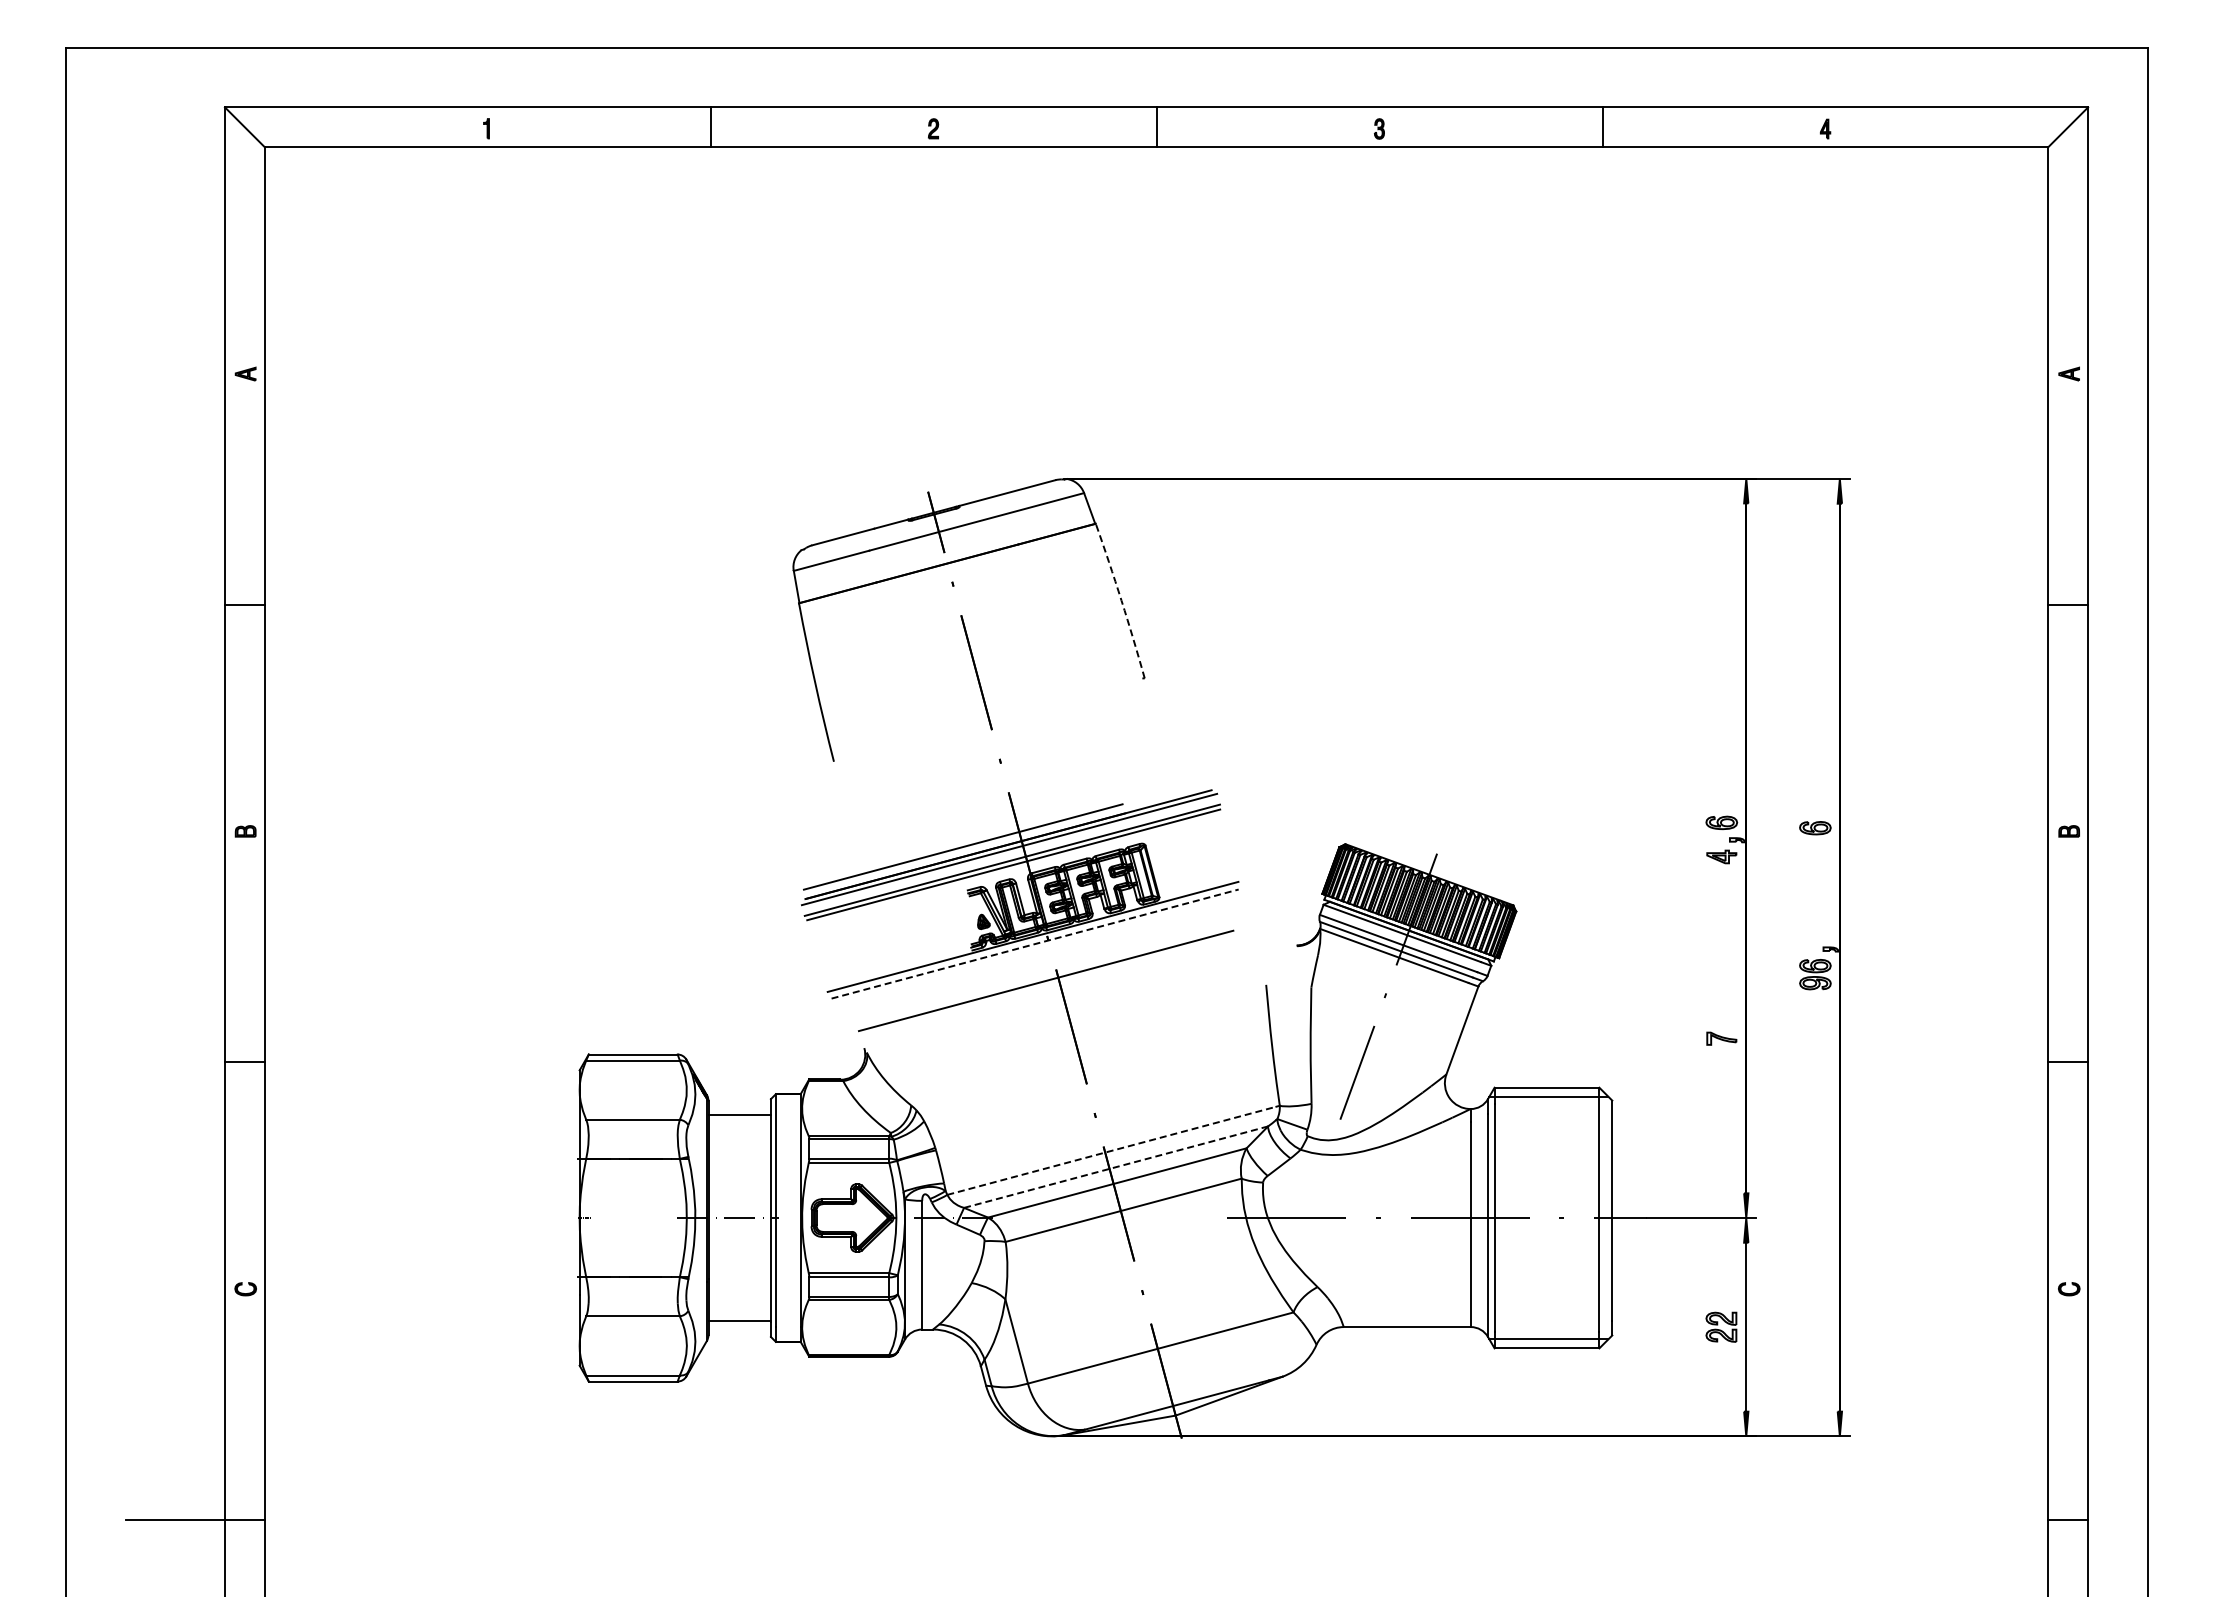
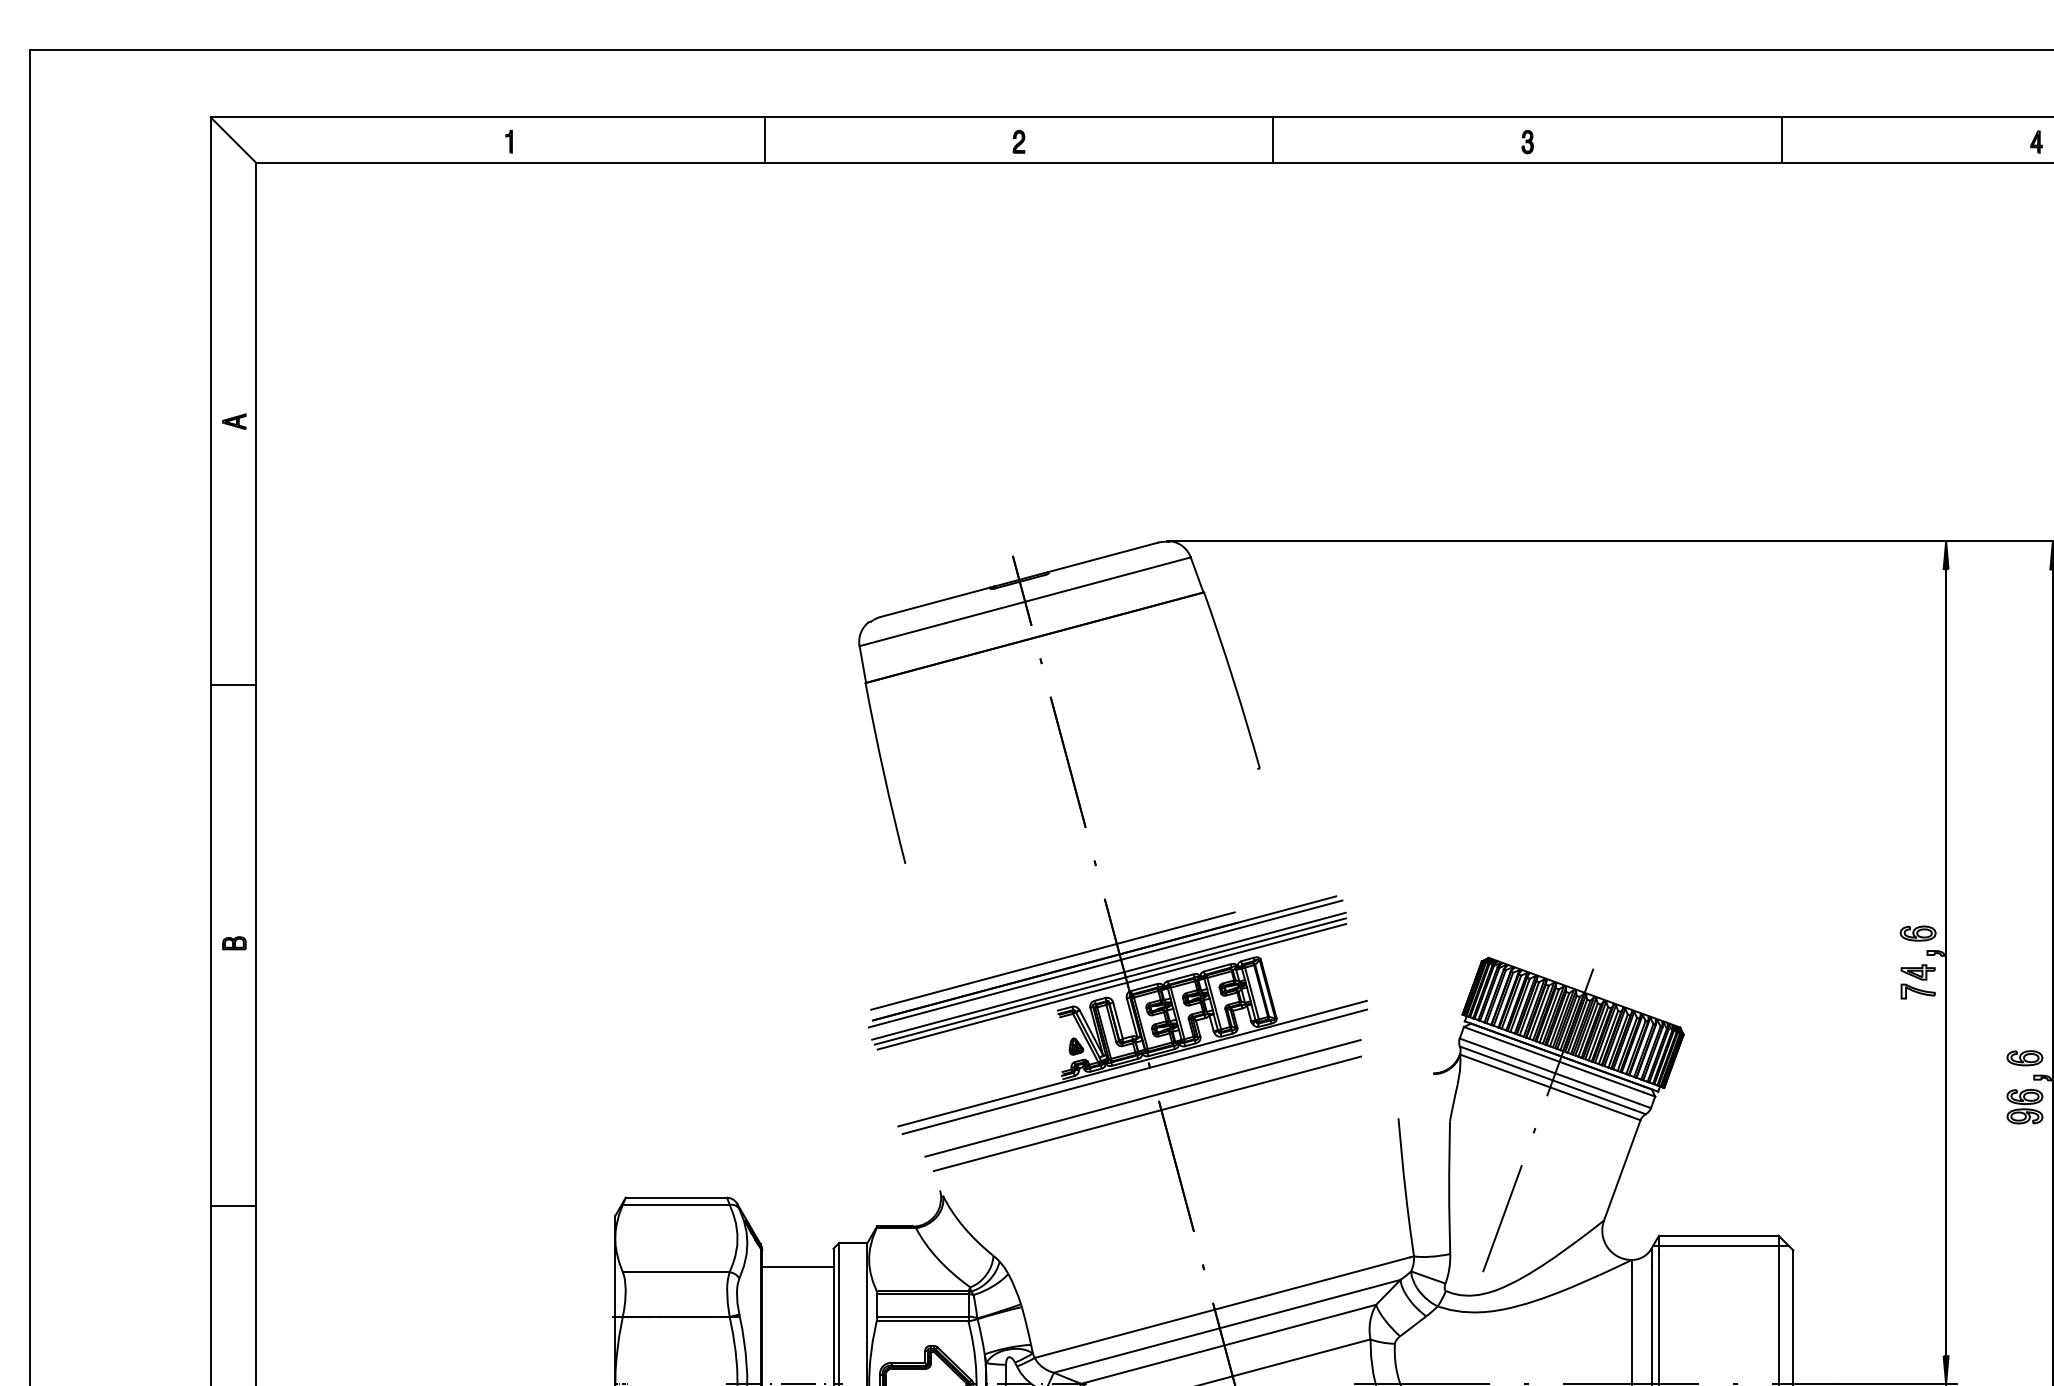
arc: (1121, 600) -> (1233, 679), dashed -> solid
part: (1815, 828) -> (2025, 1058), moved
line: (1014, 869) -> (1111, 986), added
line: (1035, 944) -> (1135, 1072), dashed -> solid
line: (1042, 967) -> (1143, 1098), added
part: (1721, 1038) -> (1917, 991), moved
line: (1112, 1150) -> (1223, 1307), dashed -> solid
line: (1116, 1167) -> (1227, 1326), dashed -> solid

